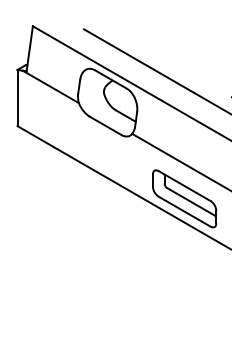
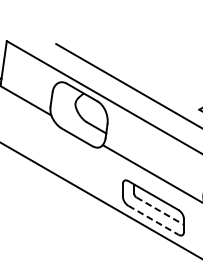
line: (190, 201) -> (159, 210), solid -> dashed
line: (184, 211) -> (153, 220), solid -> dashed

